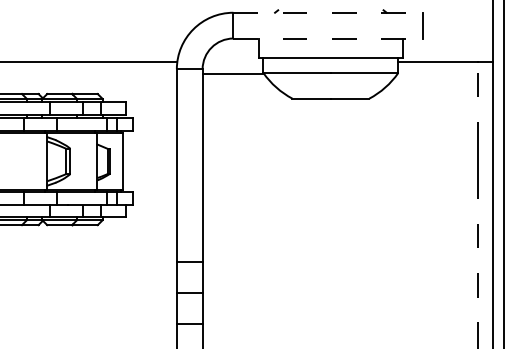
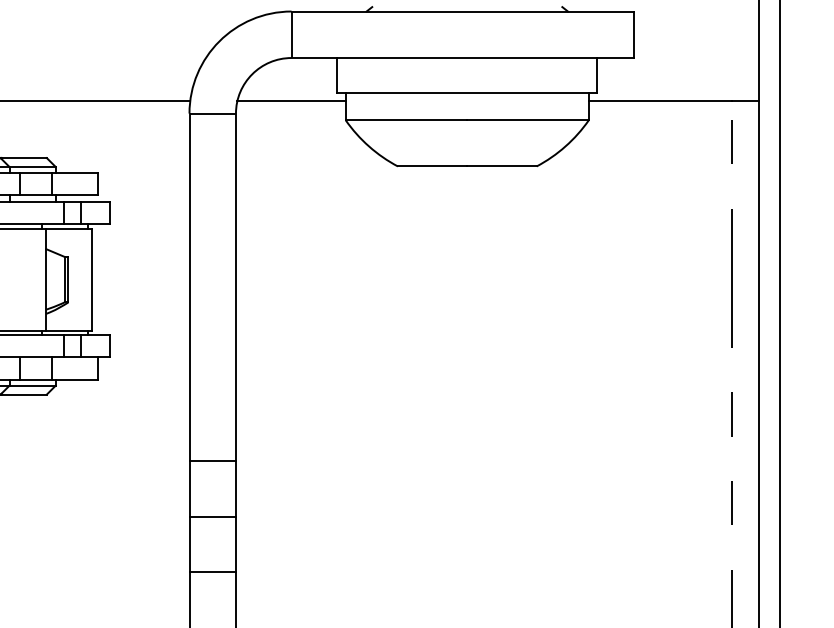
line: (328, 12) -> (462, 11), dashed -> solid
line: (328, 38) -> (462, 57), dashed -> solid
line: (233, 74) -> (291, 101), moved

